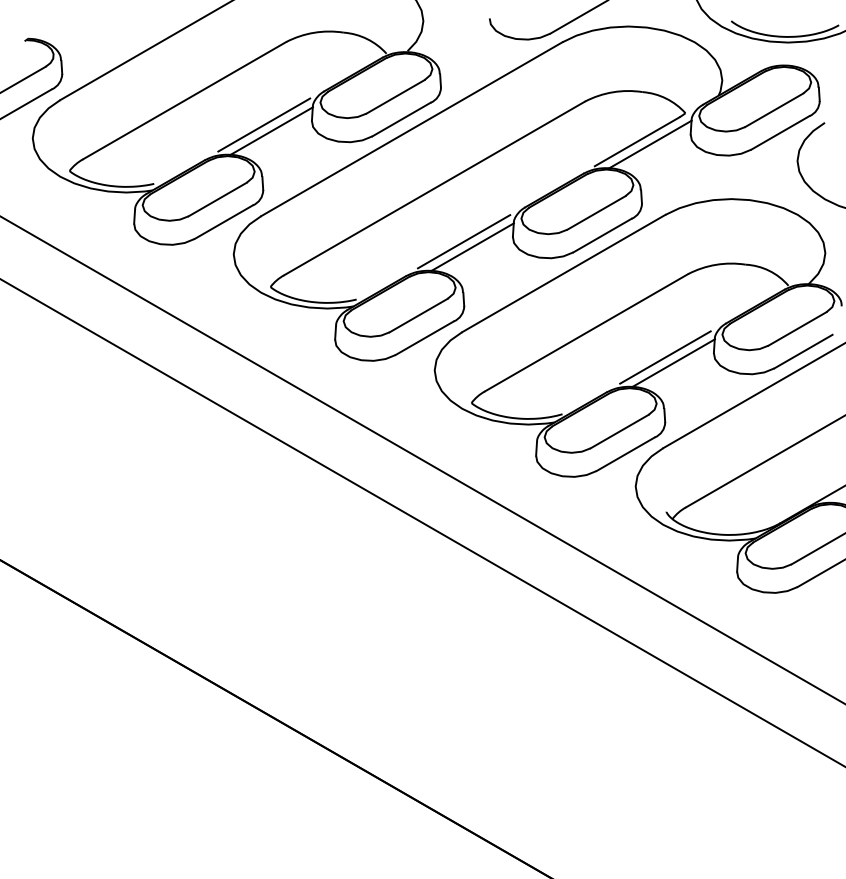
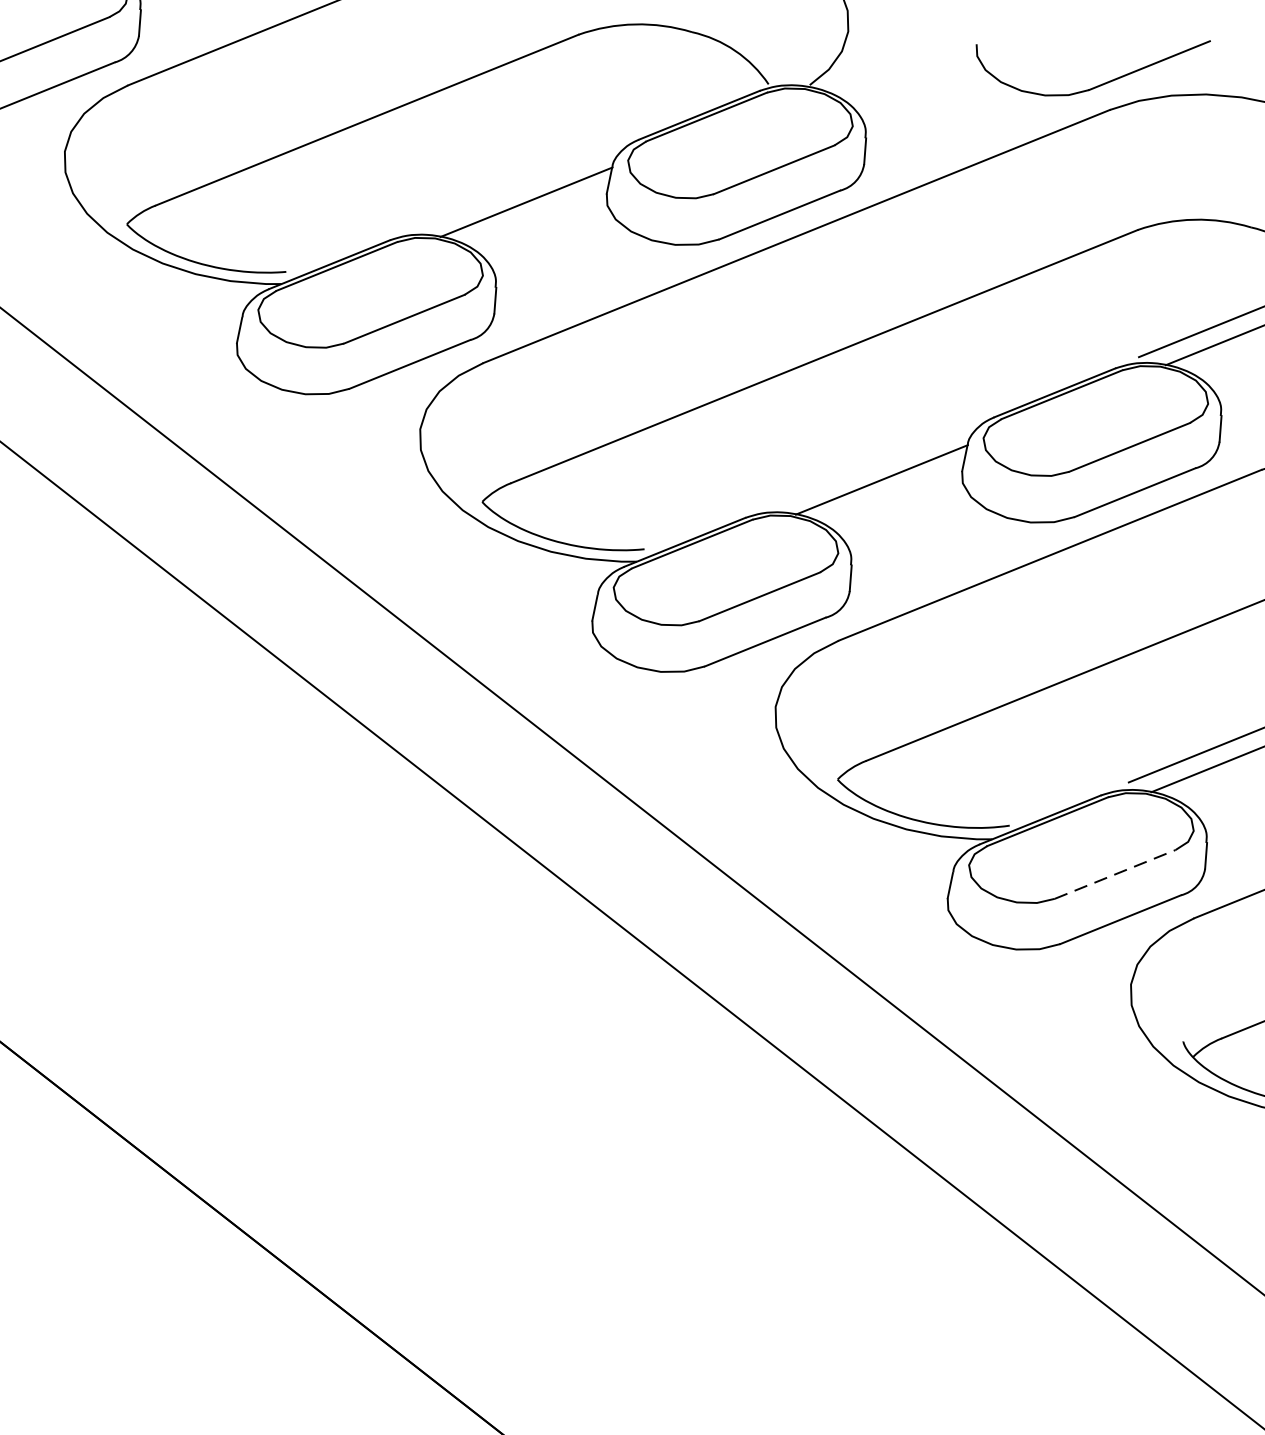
line: (264, 124) -> (514, 187), removed
line: (463, 241) -> (865, 466), removed
line: (619, 431) -> (1114, 874), solid -> dashed

